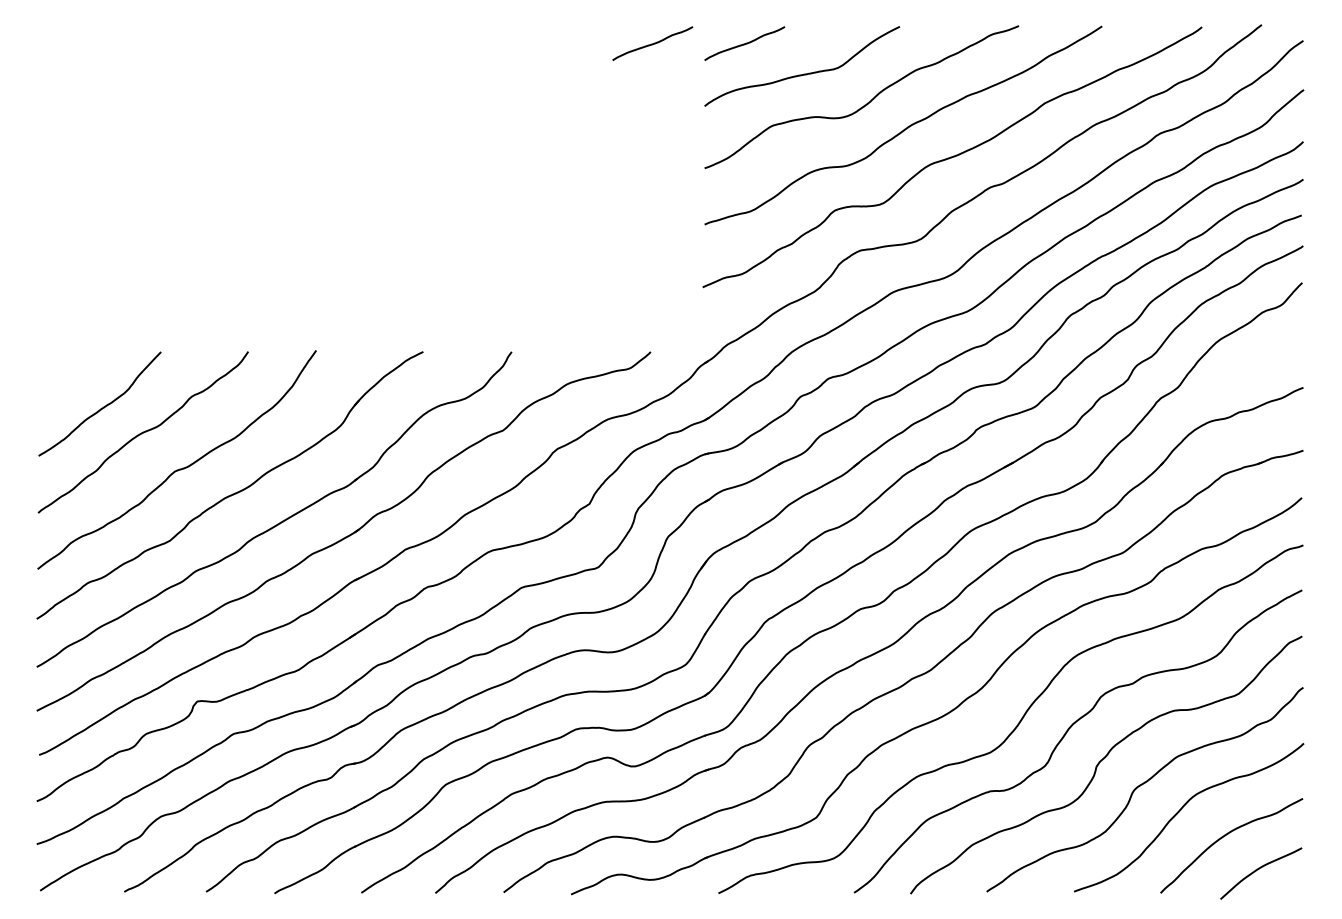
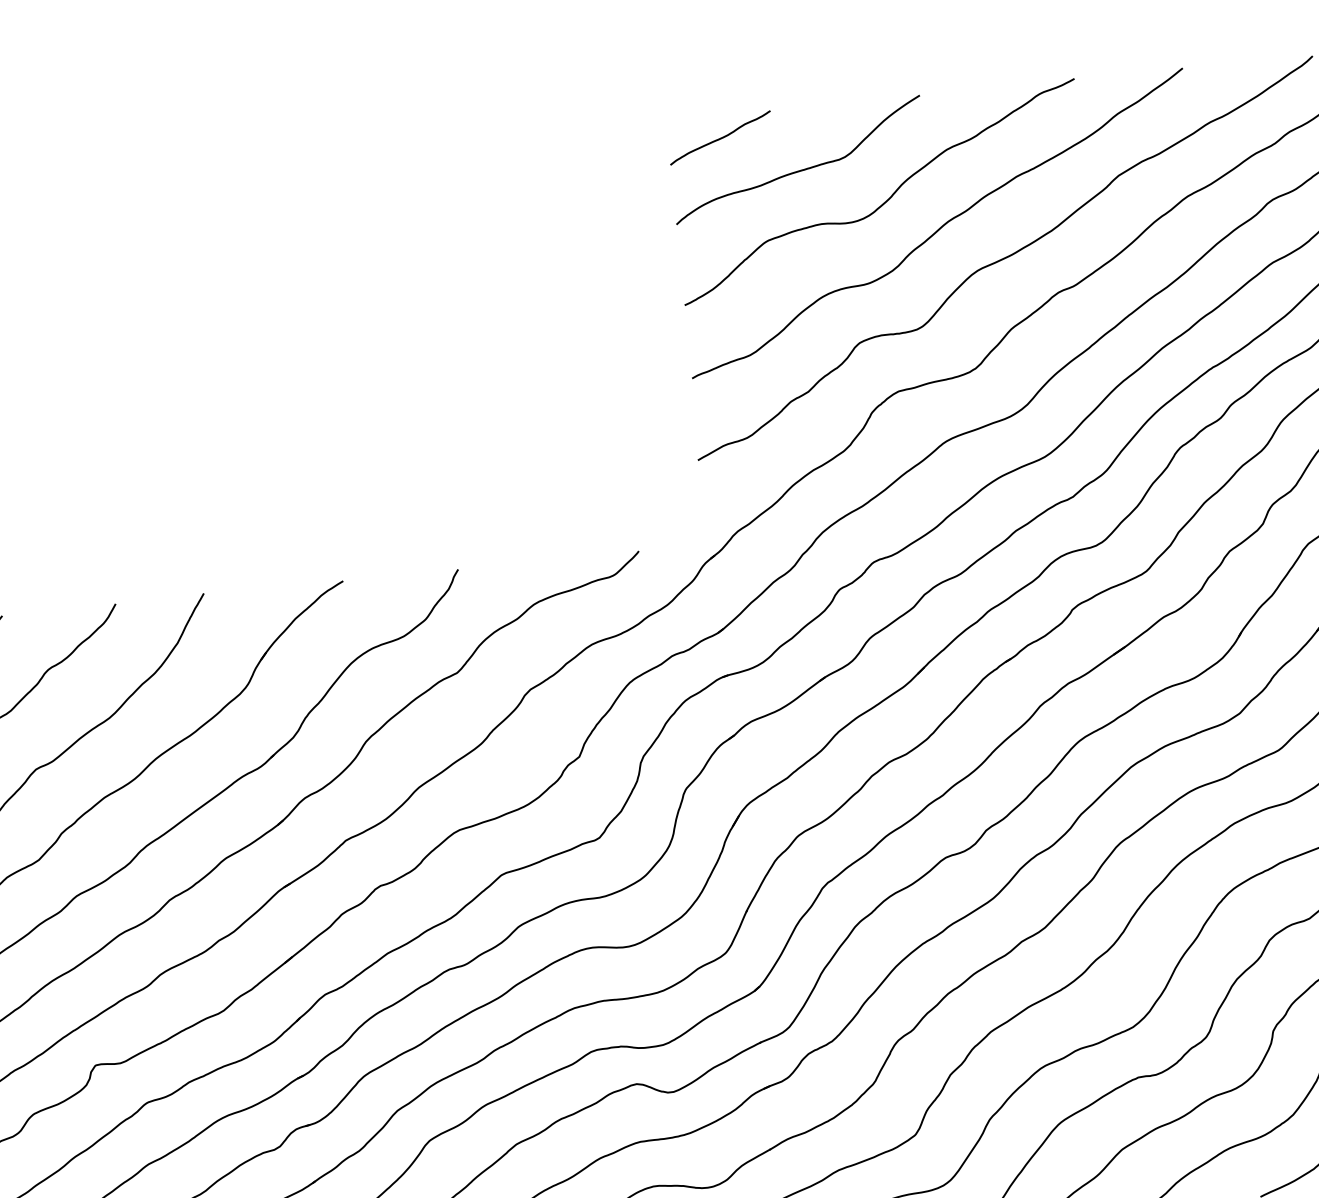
curve: (652, 43) -> (600, 149), removed

